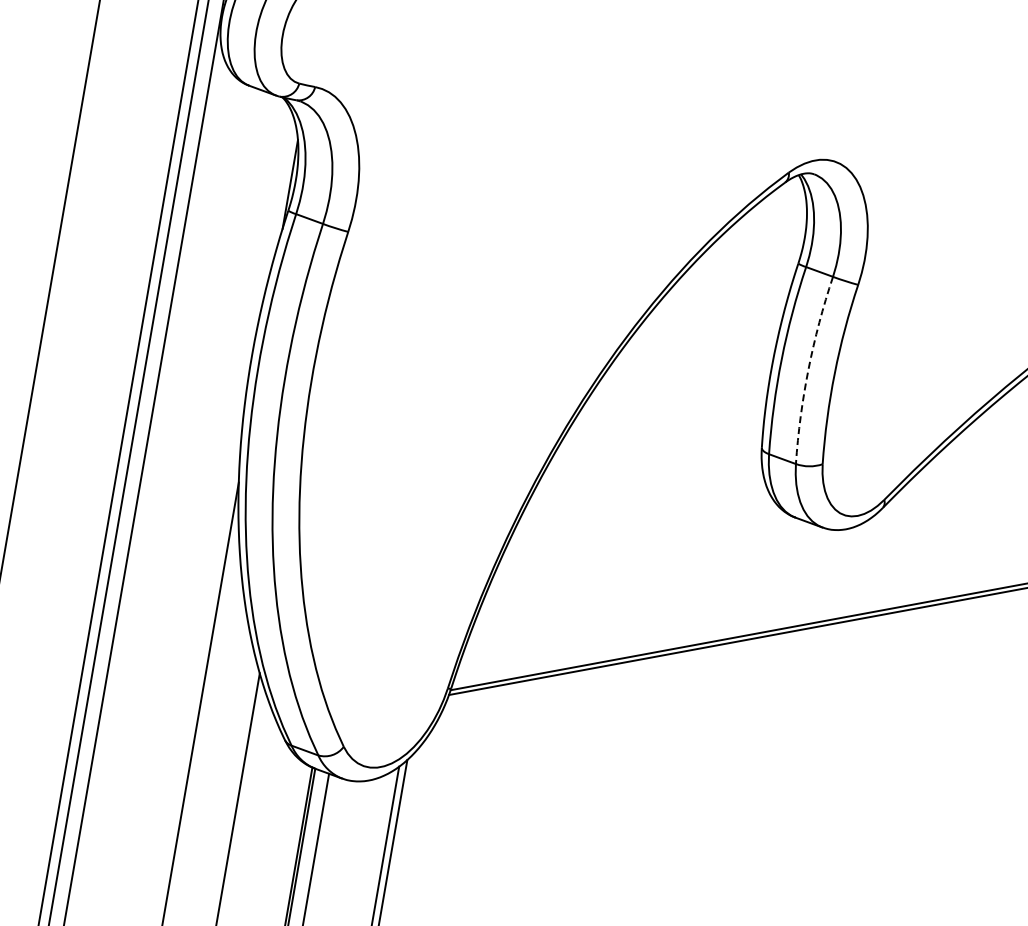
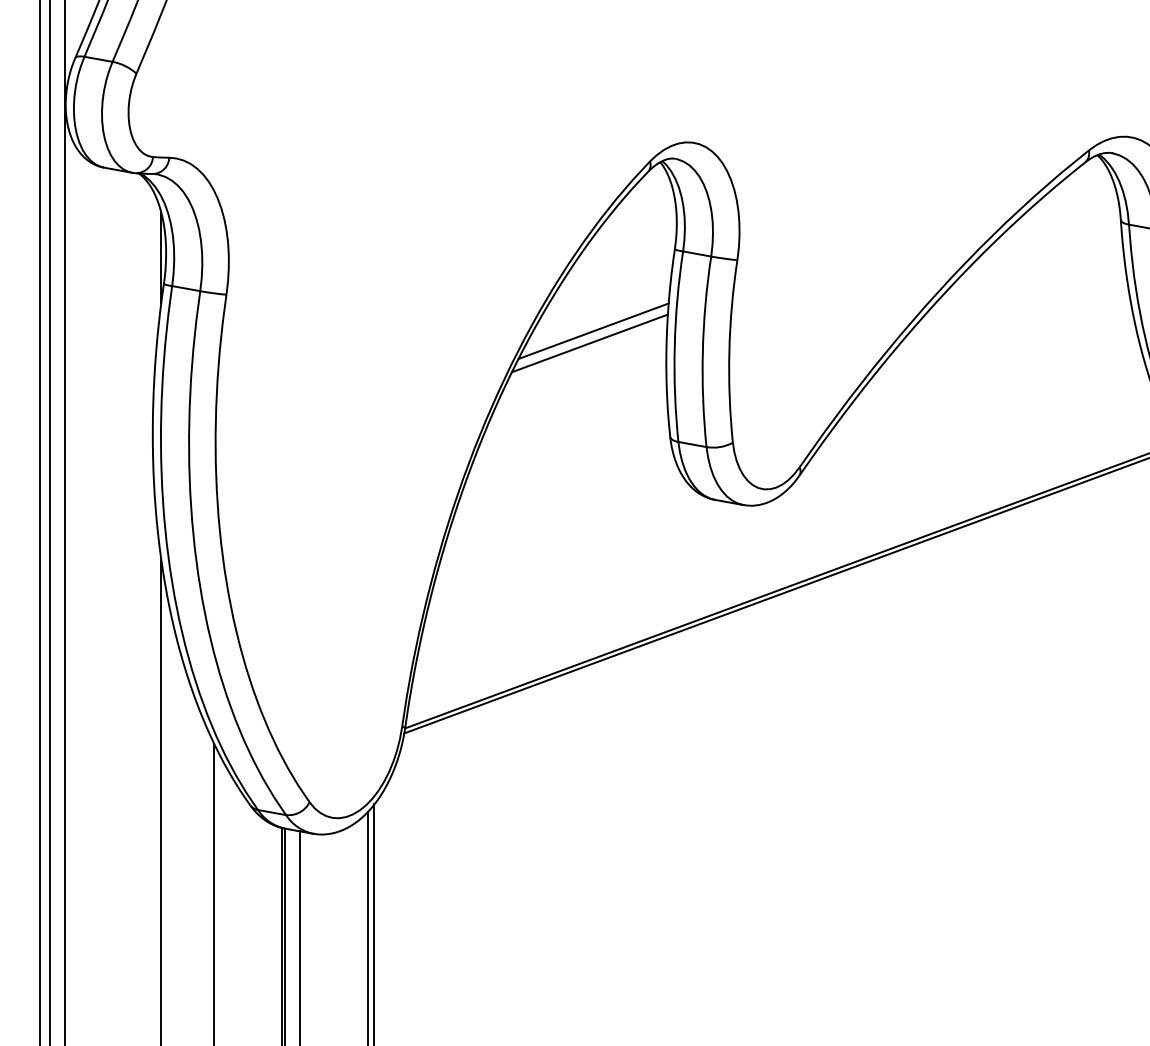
line: (704, 329) -> (593, 330), added
line: (699, 342) -> (590, 343), added
arc: (808, 369) -> (702, 351), dashed -> solid

